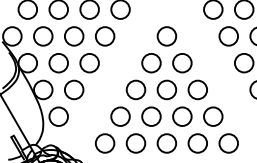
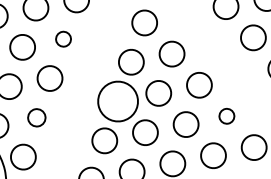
circle: (105, 36) -> (63, 39), size x0.6
circle: (74, 89) -> (37, 117), size x0.7
circle: (135, 89) -> (117, 101), size x1.6
circle: (213, 116) -> (227, 116), size x0.6

